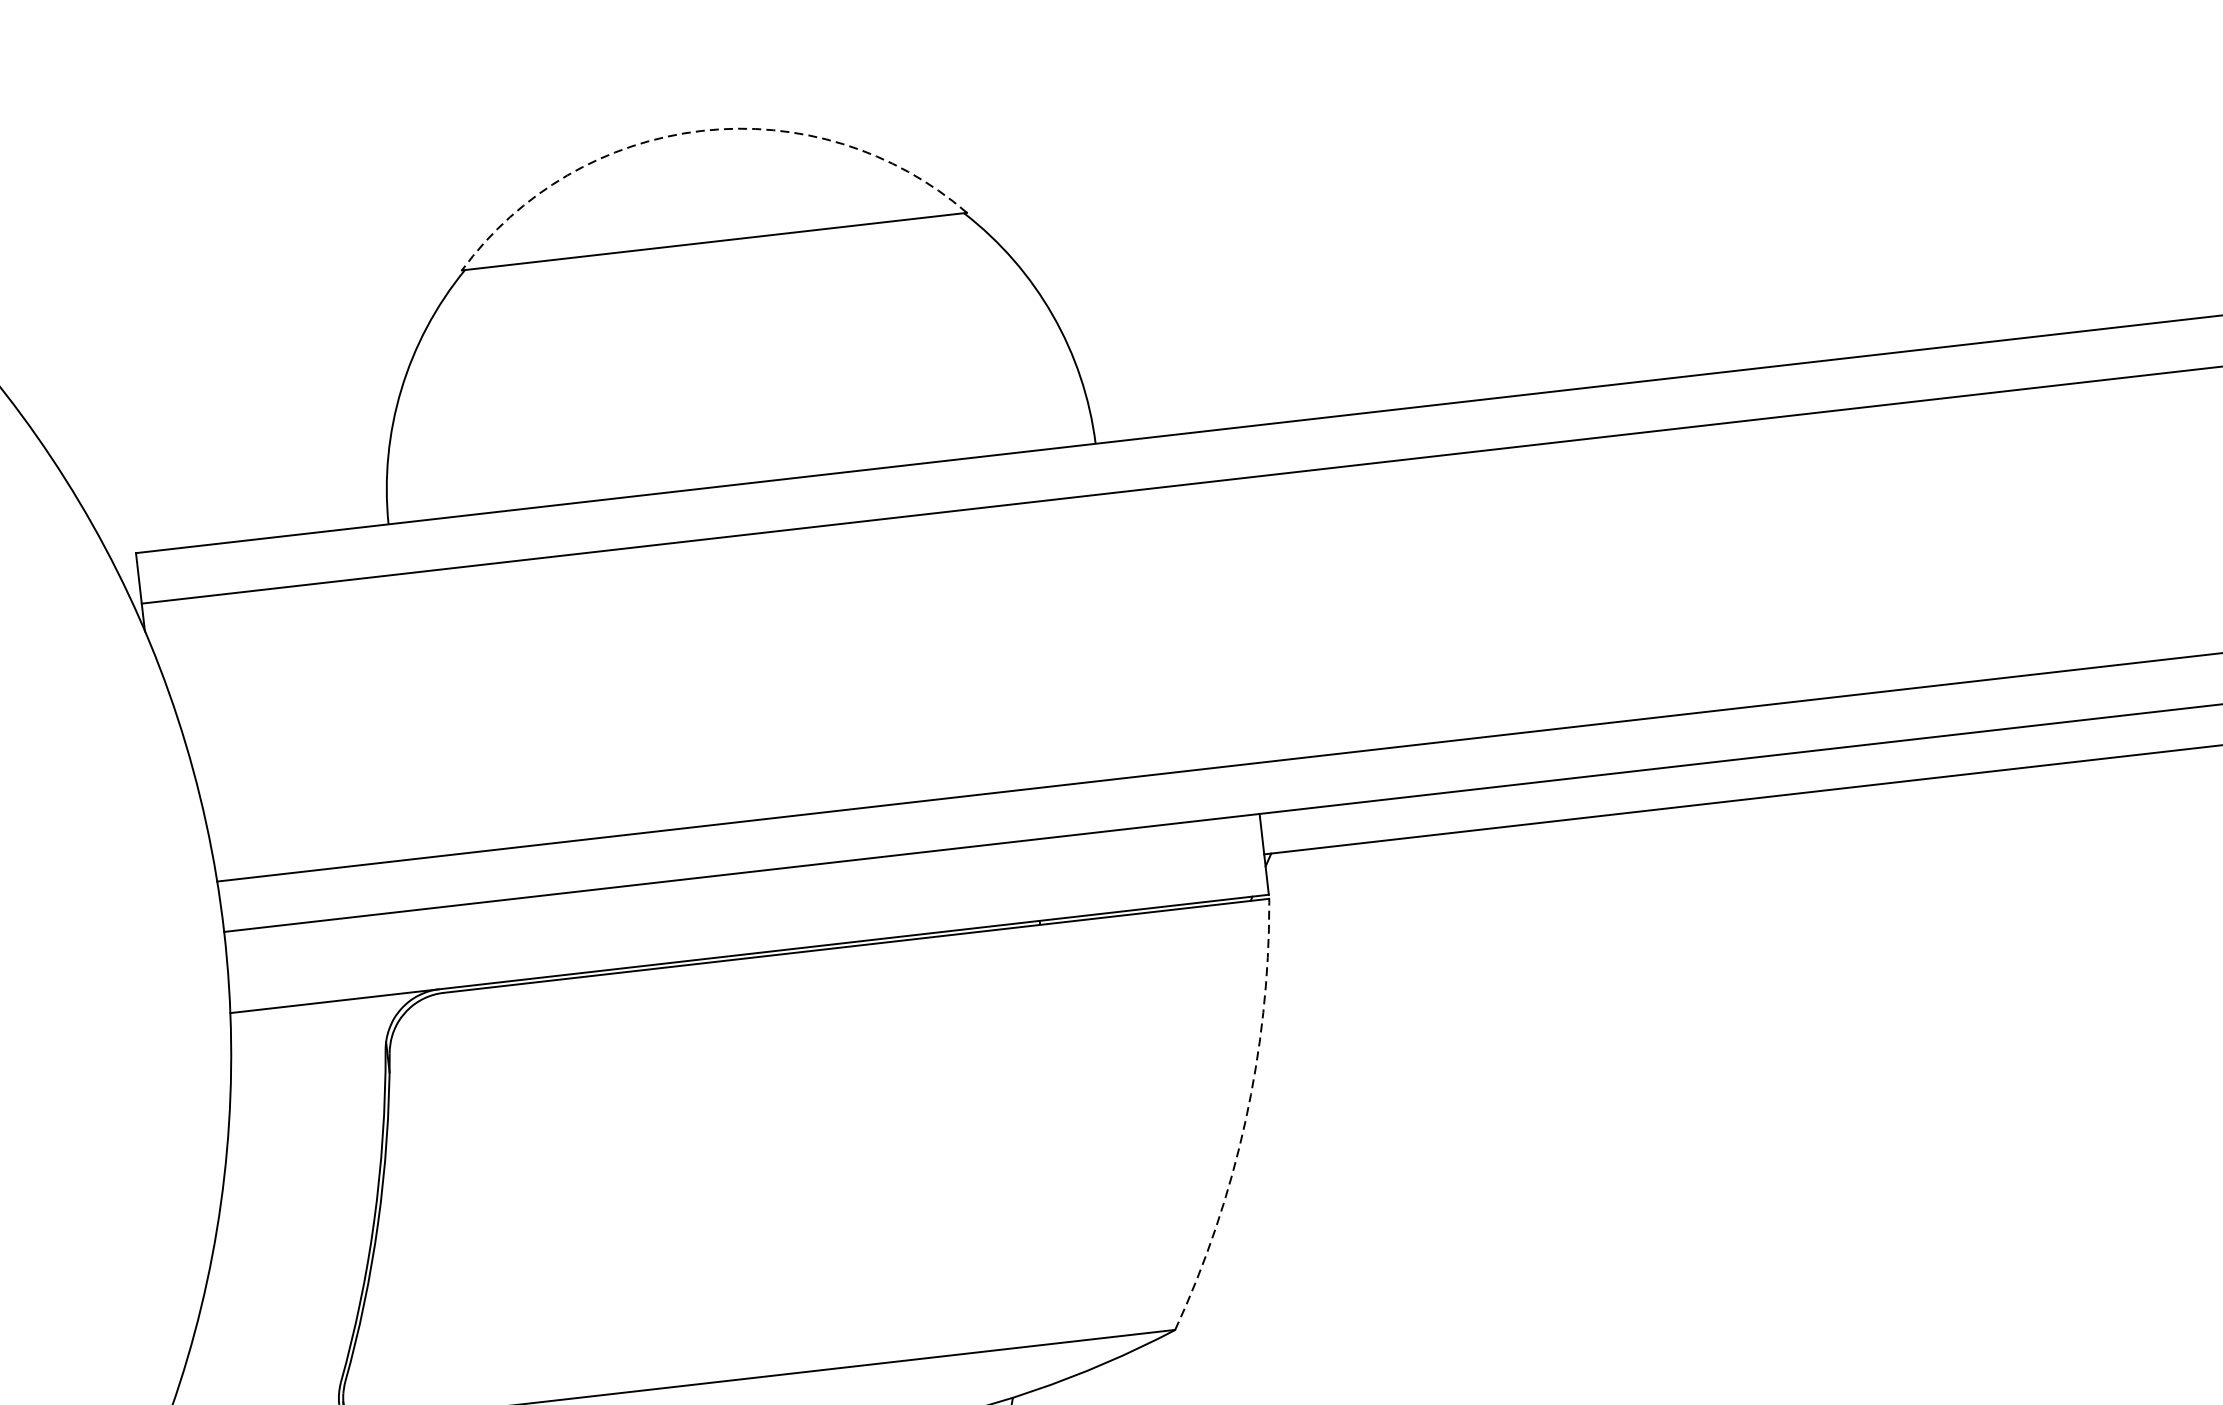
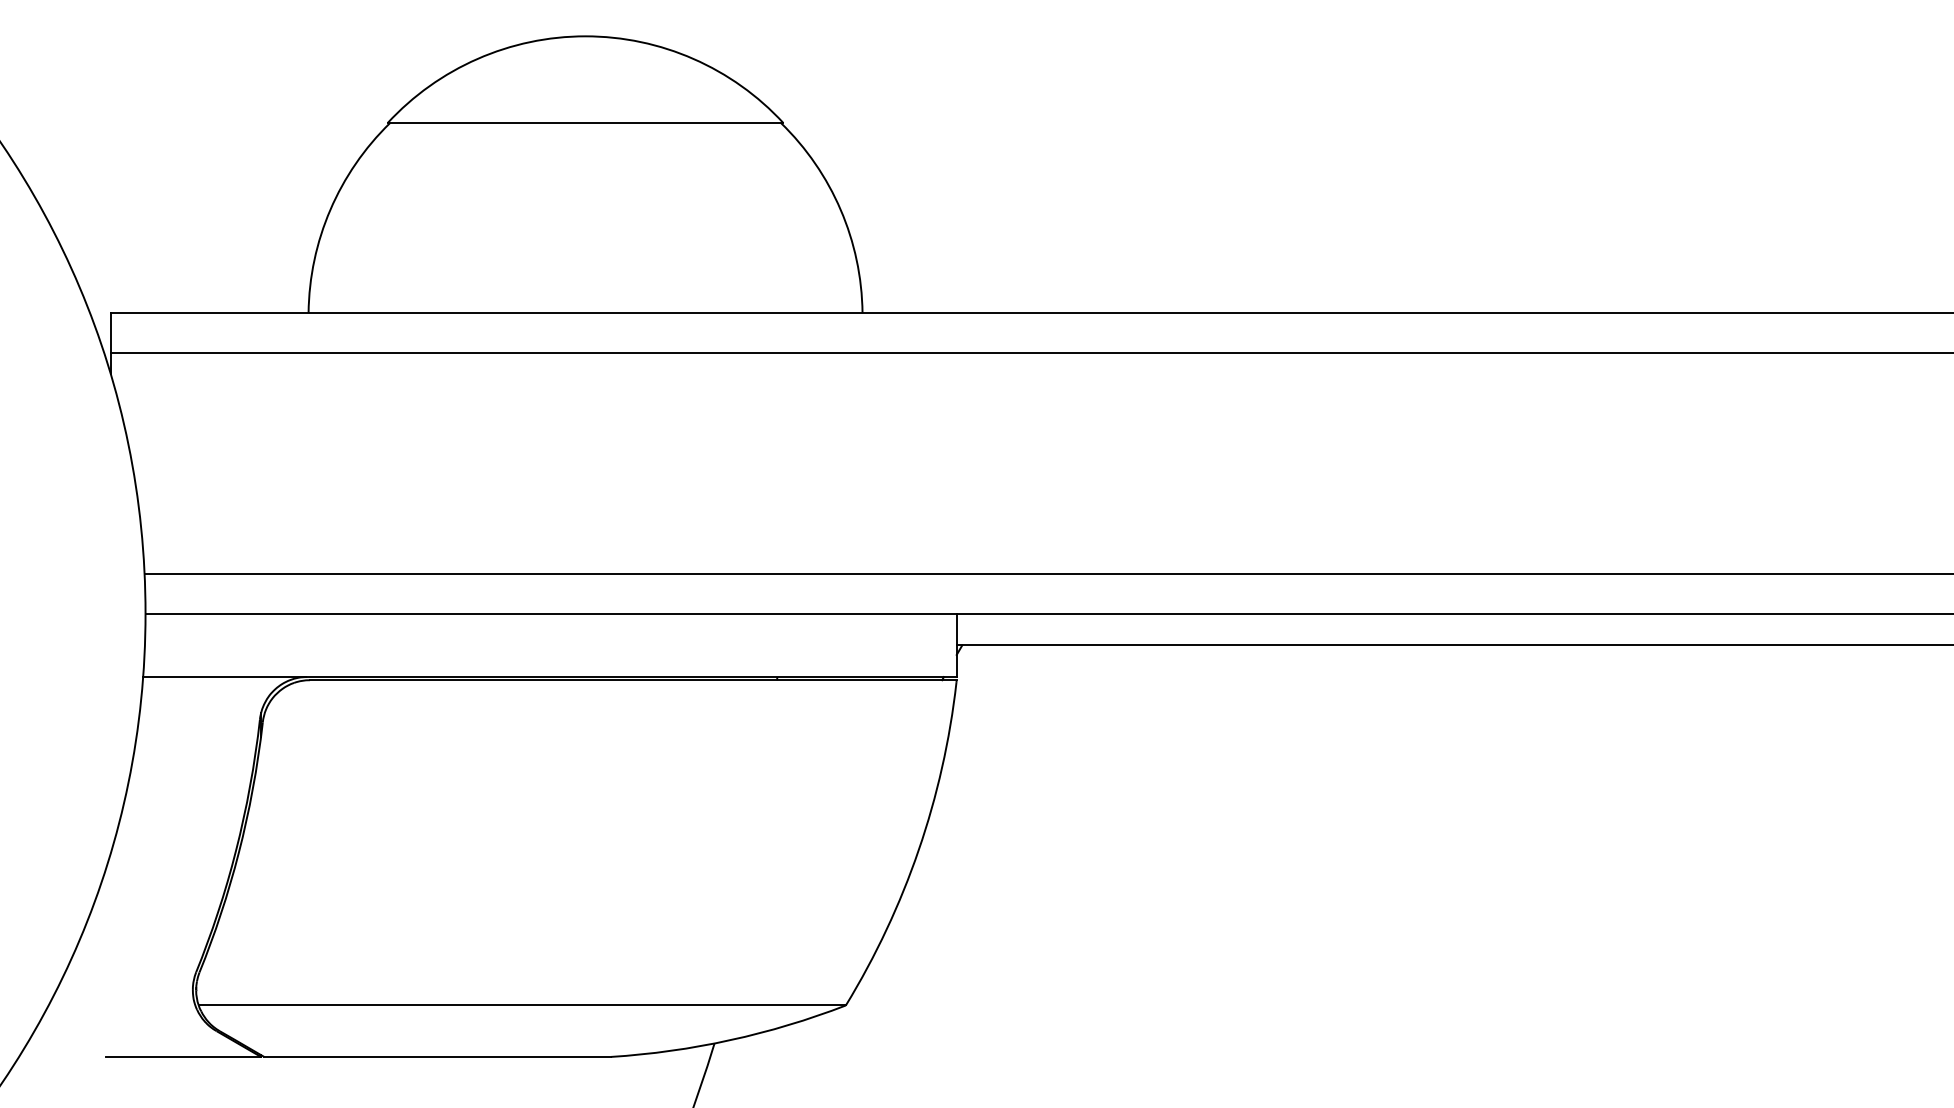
arc: (701, 131) -> (585, 36), dashed -> solid
arc: (1245, 1121) -> (918, 850), dashed -> solid

